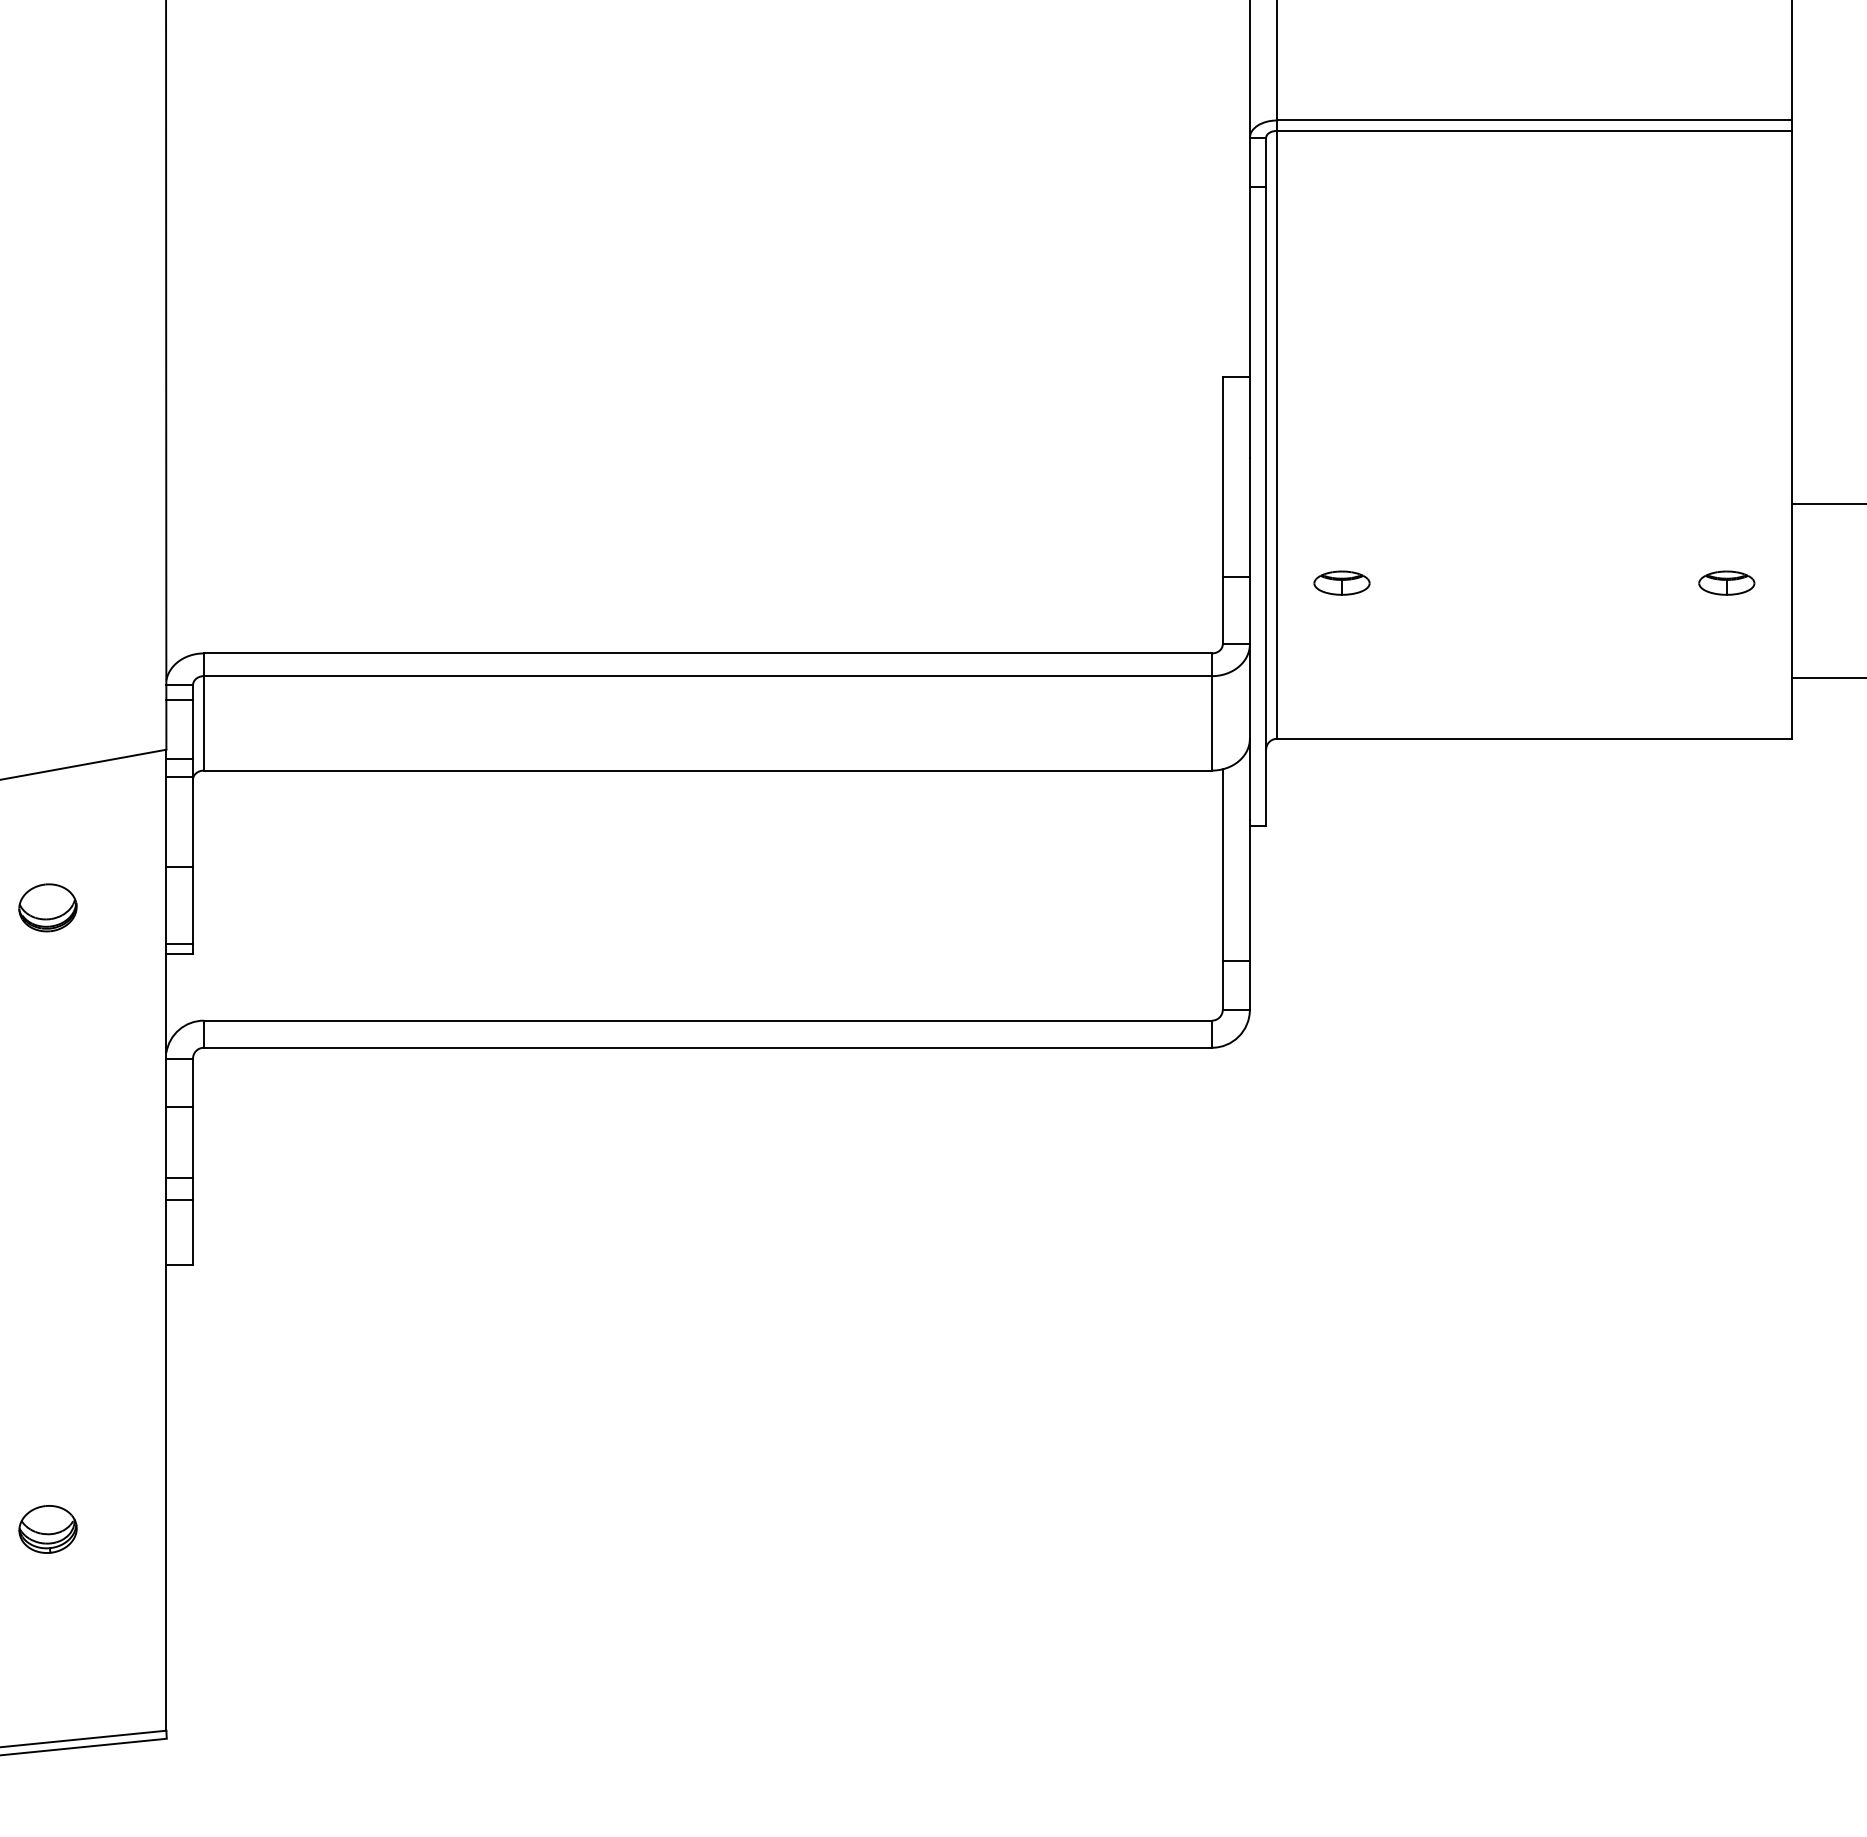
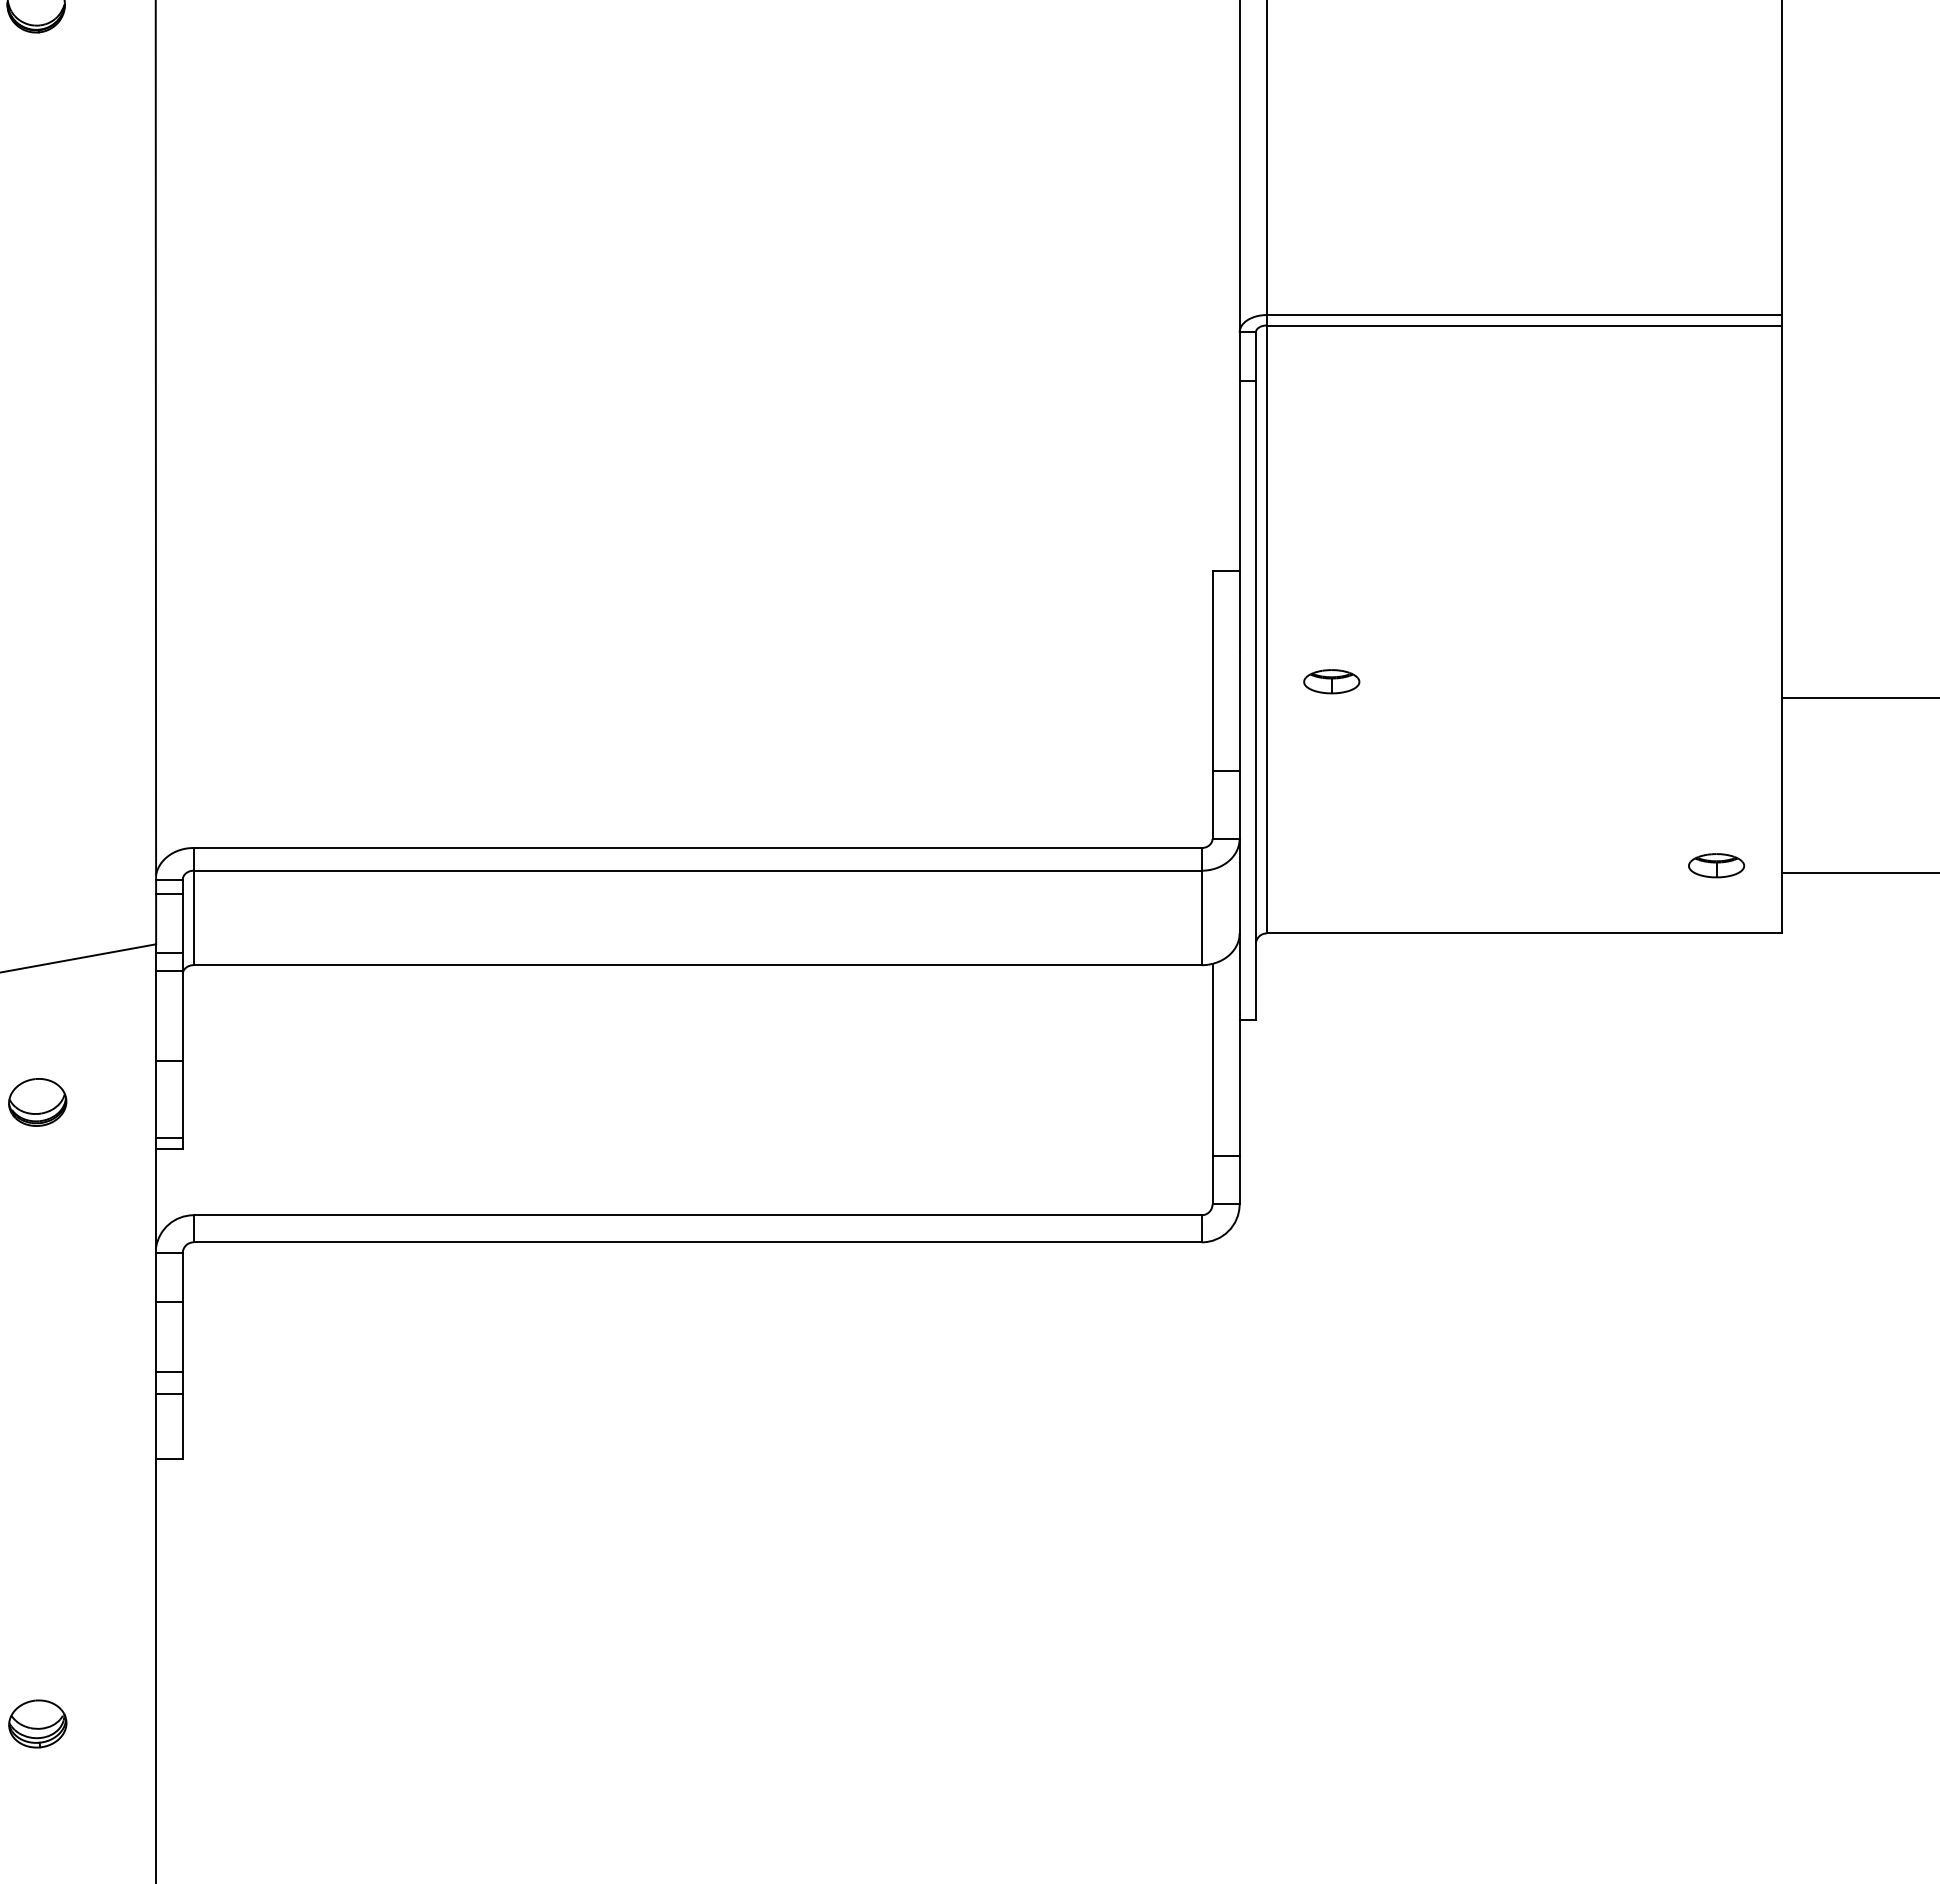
part: (1341, 582) -> (1331, 681), moved
part: (1726, 582) -> (1716, 865), moved

